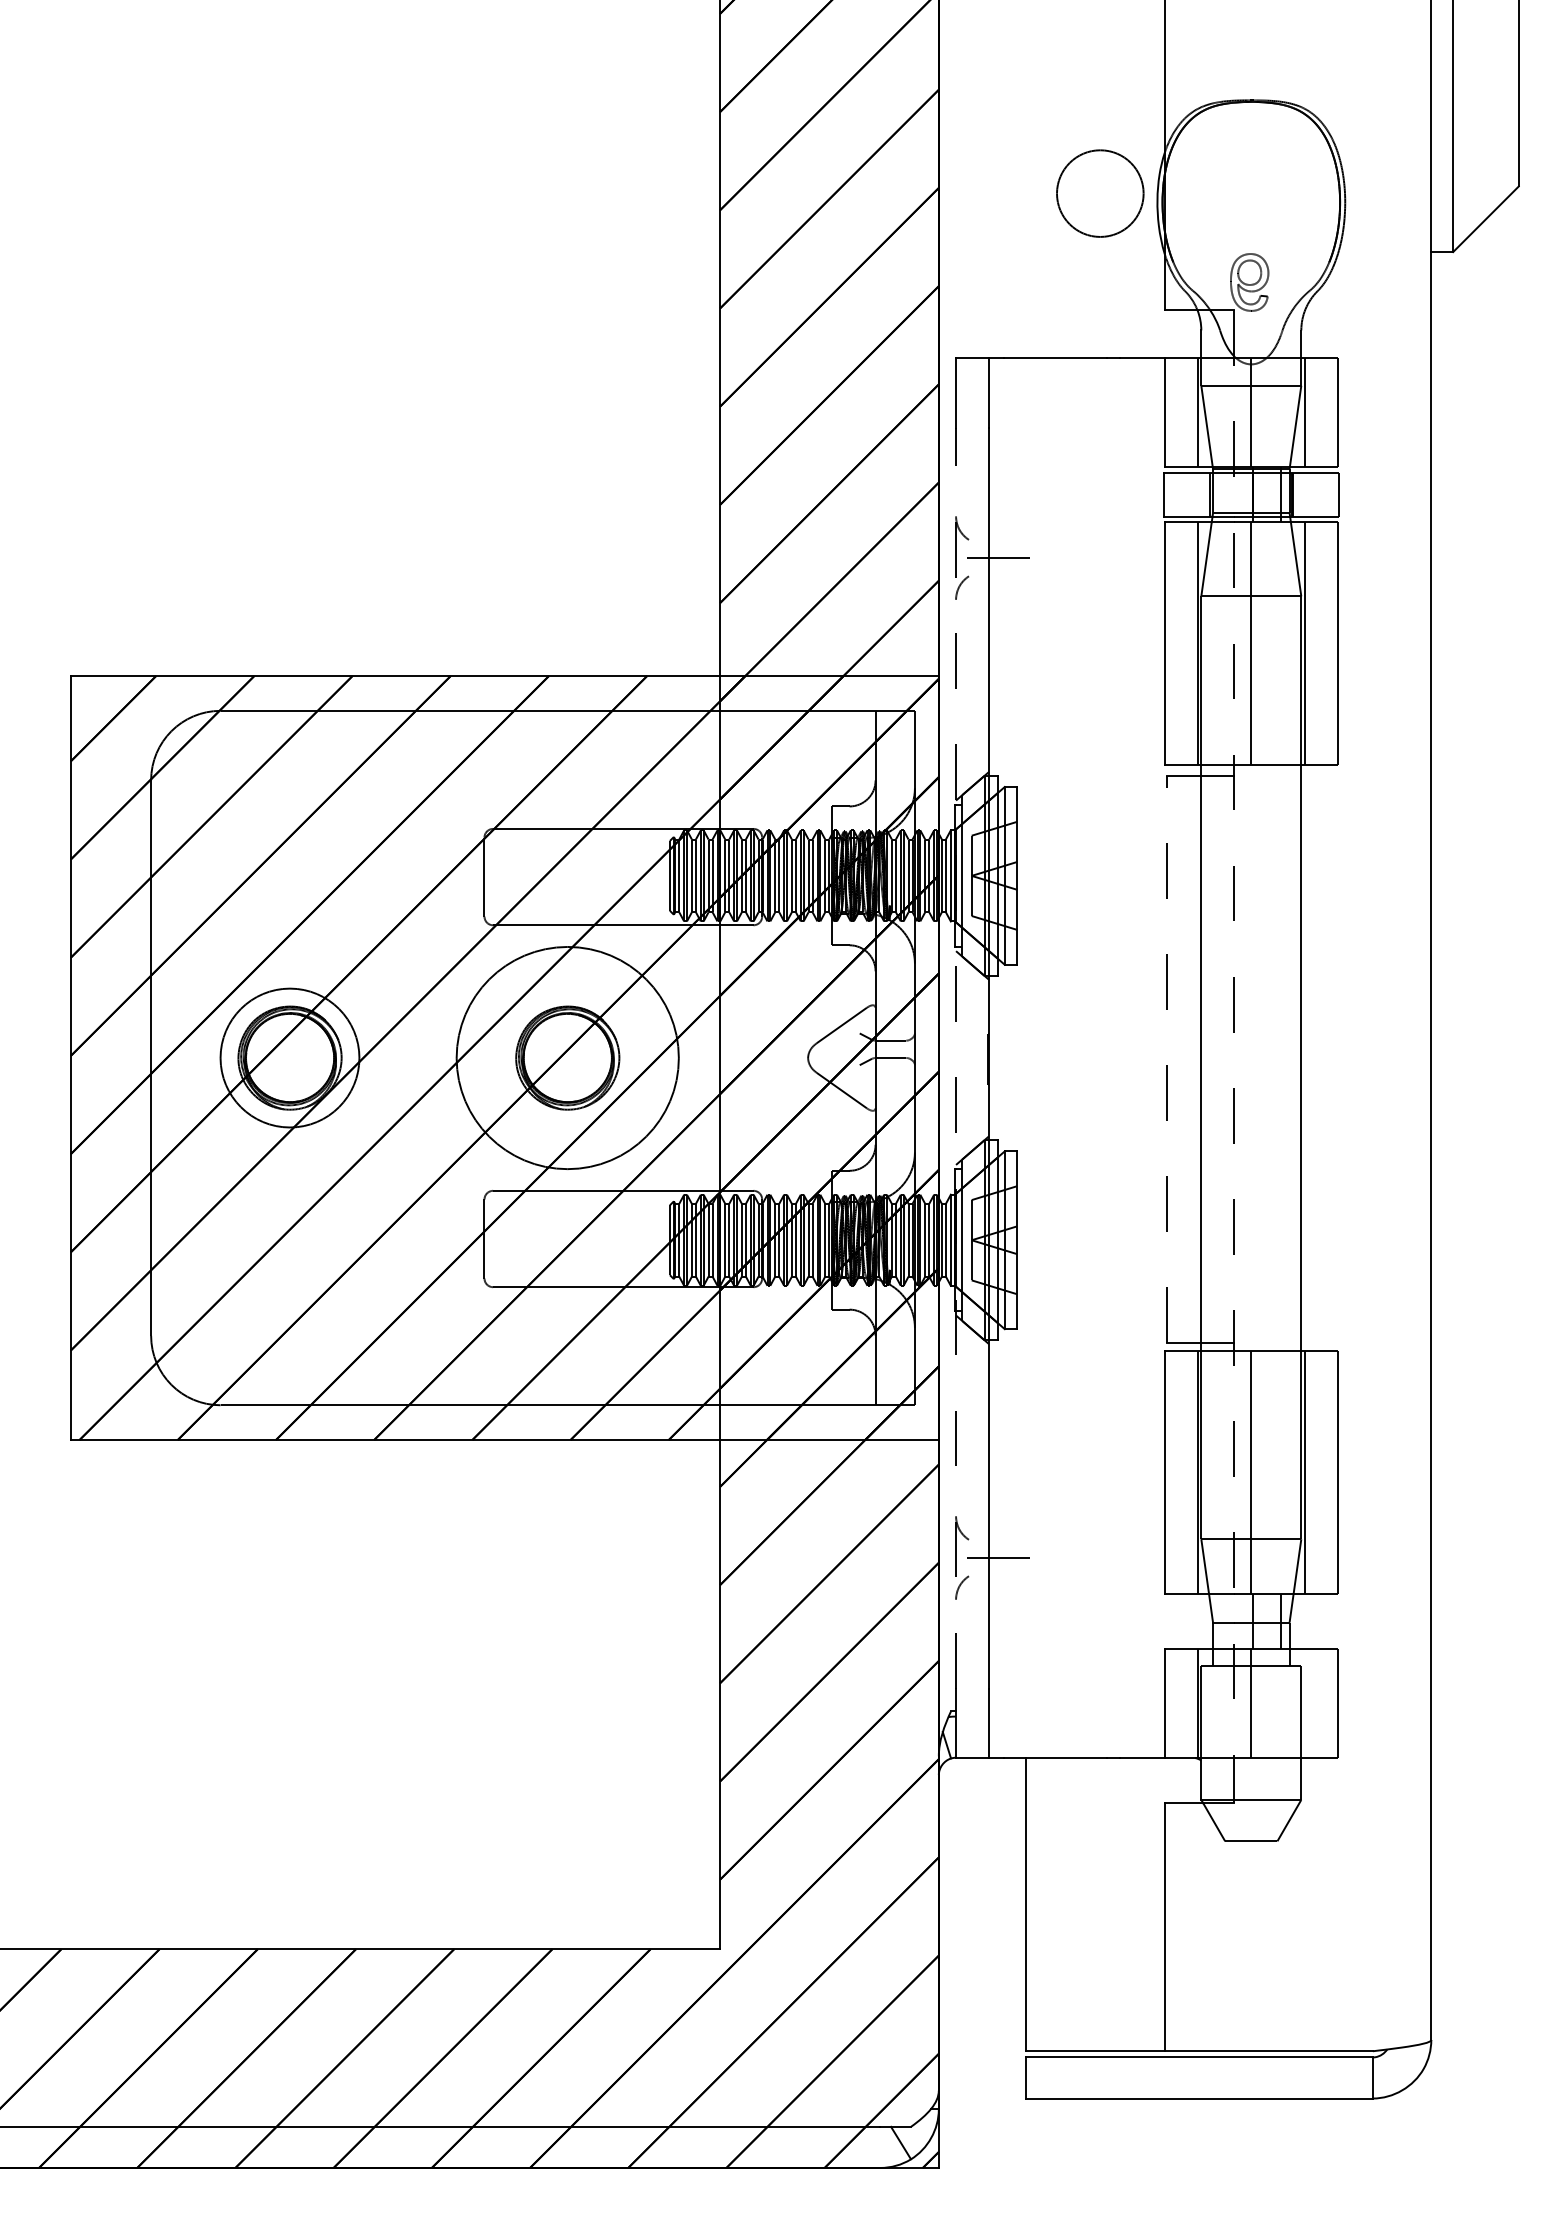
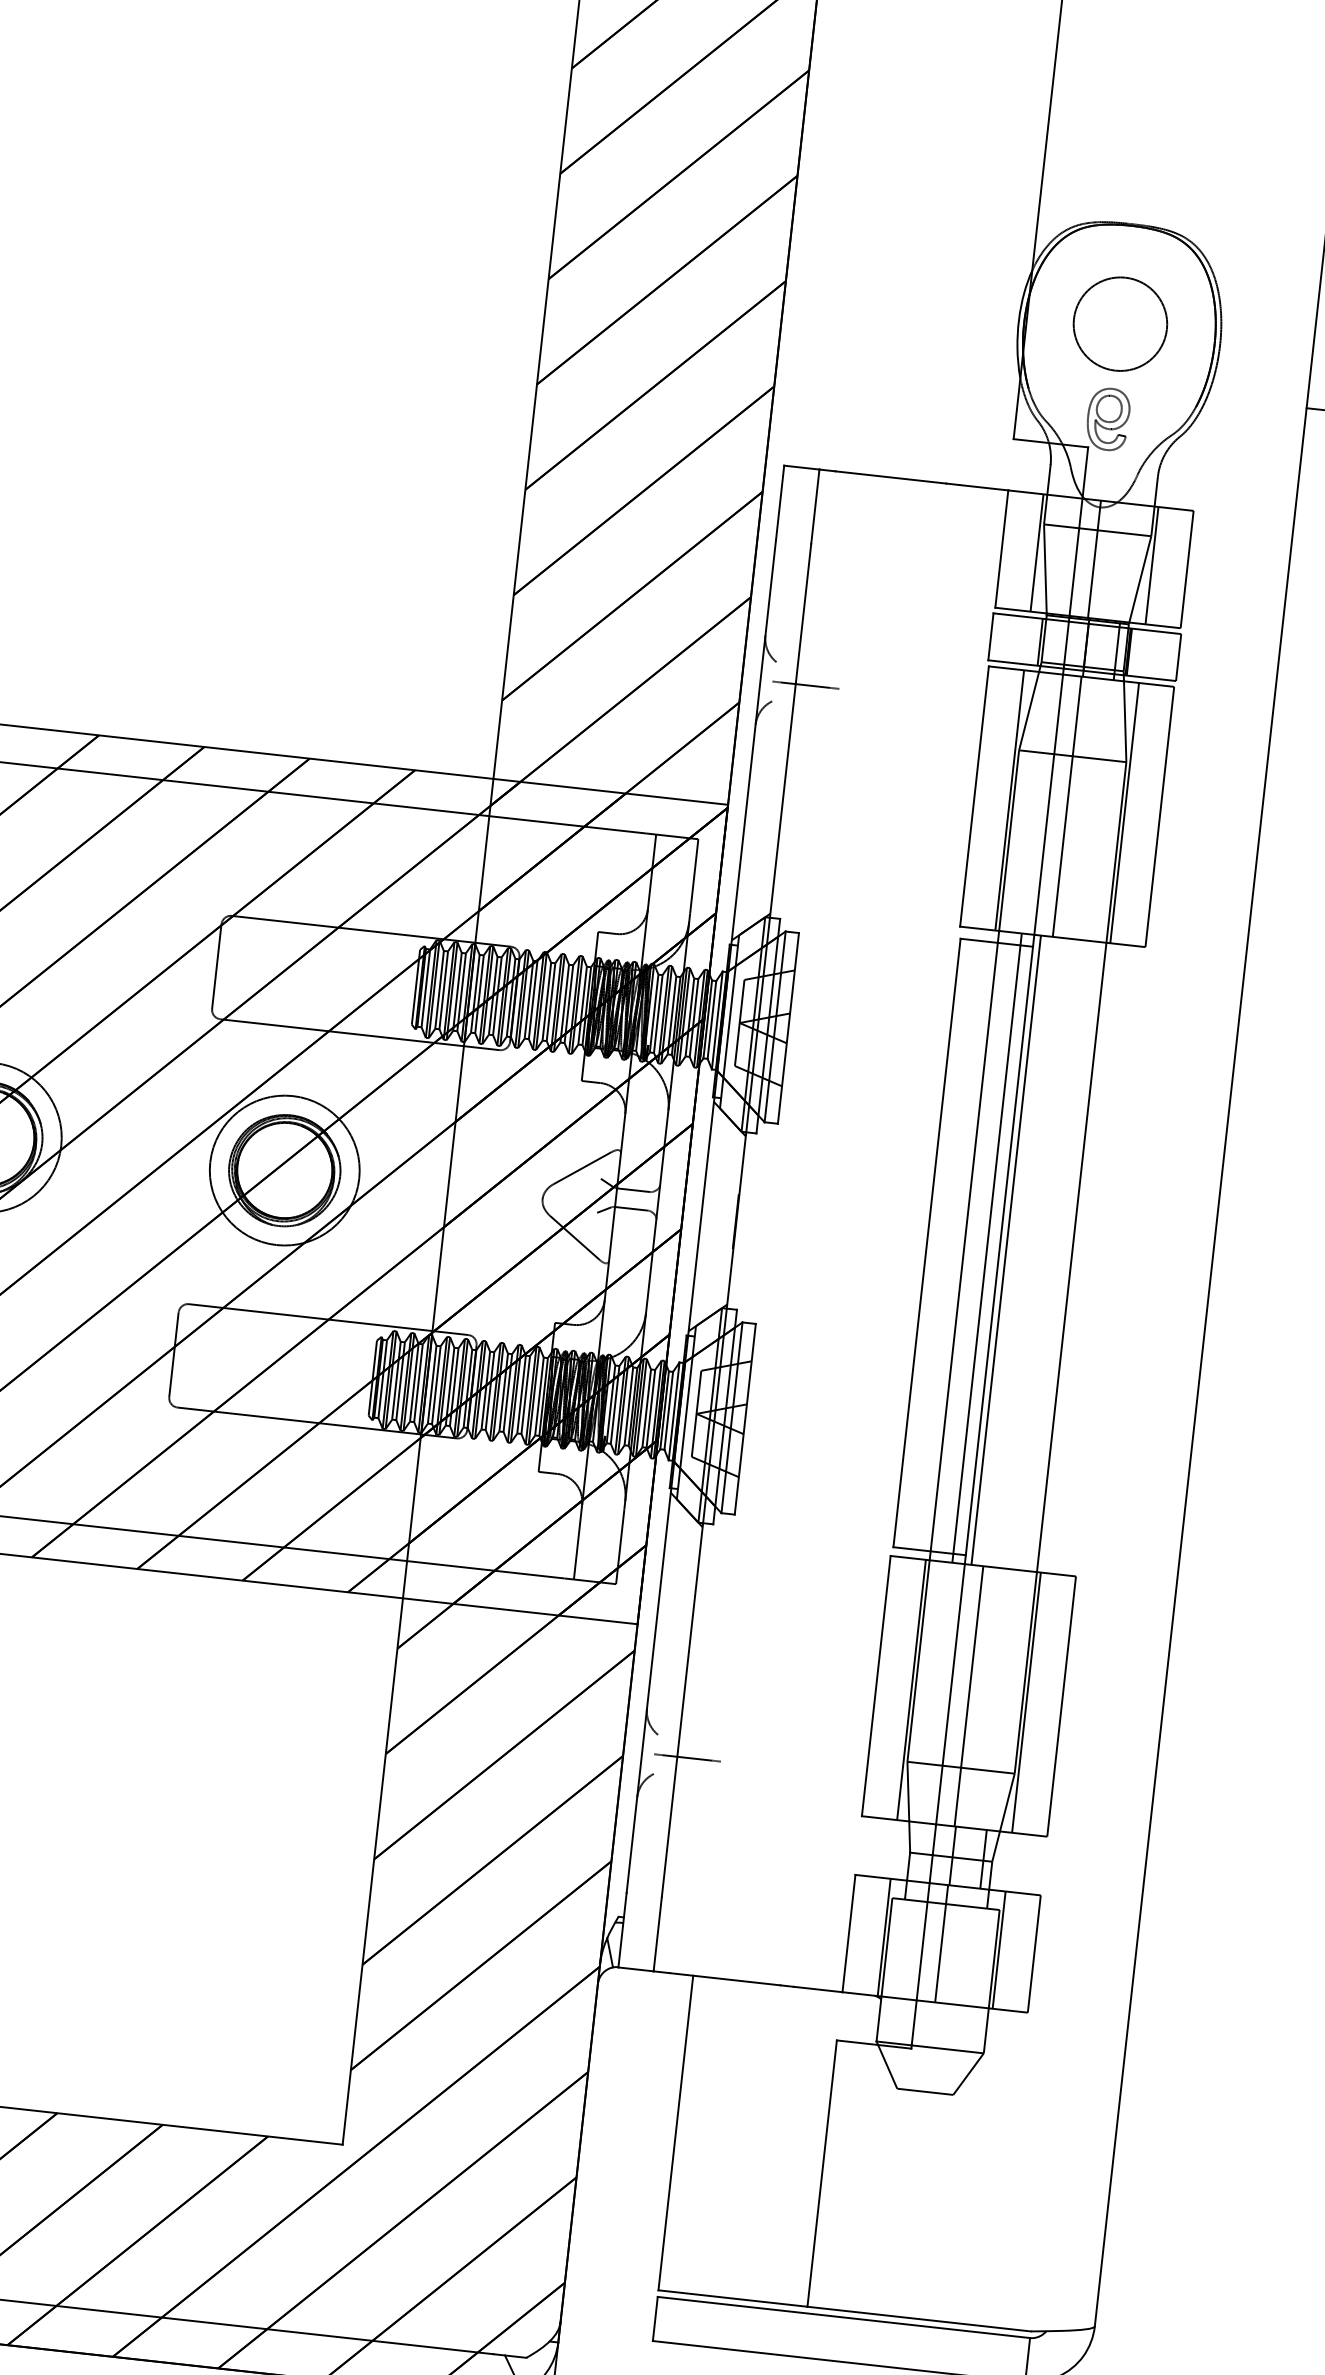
circle: (1100, 193) -> (1120, 324), moved
circle: (567, 1057) -> (284, 1169), size x0.62
line: (1222, 1057) -> (987, 1247), added
line: (1234, 1057) -> (1000, 1248), dashed -> solid
line: (1240, 1057) -> (1006, 1249), added
line: (956, 1058) -> (701, 1217), dashed -> solid
line: (1166, 1059) -> (926, 1243), dashed -> solid
line: (1304, 1703) -> (998, 1950), added

